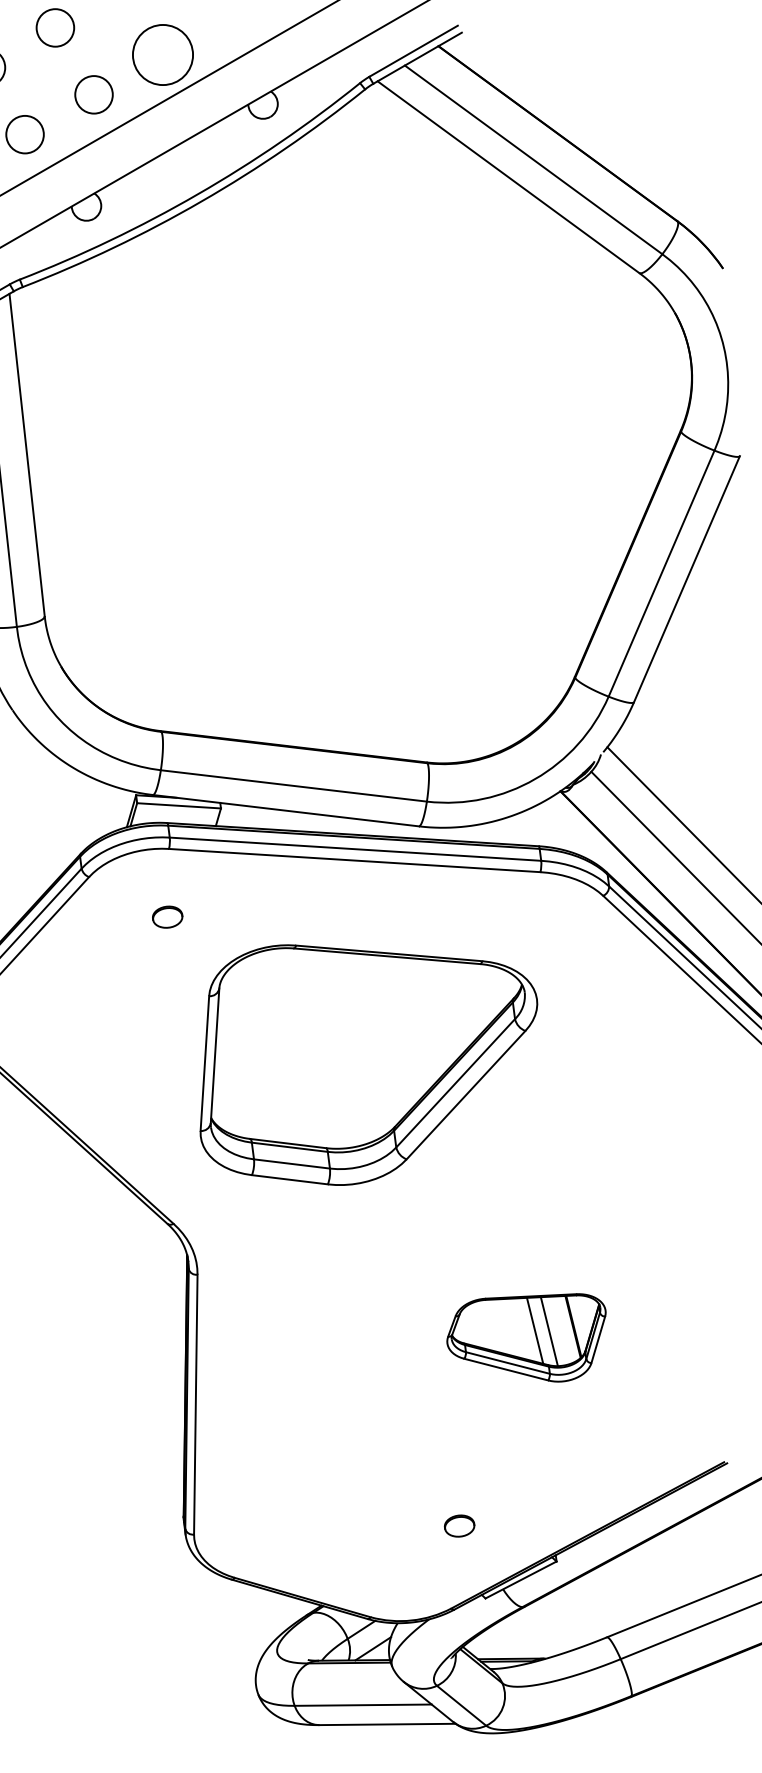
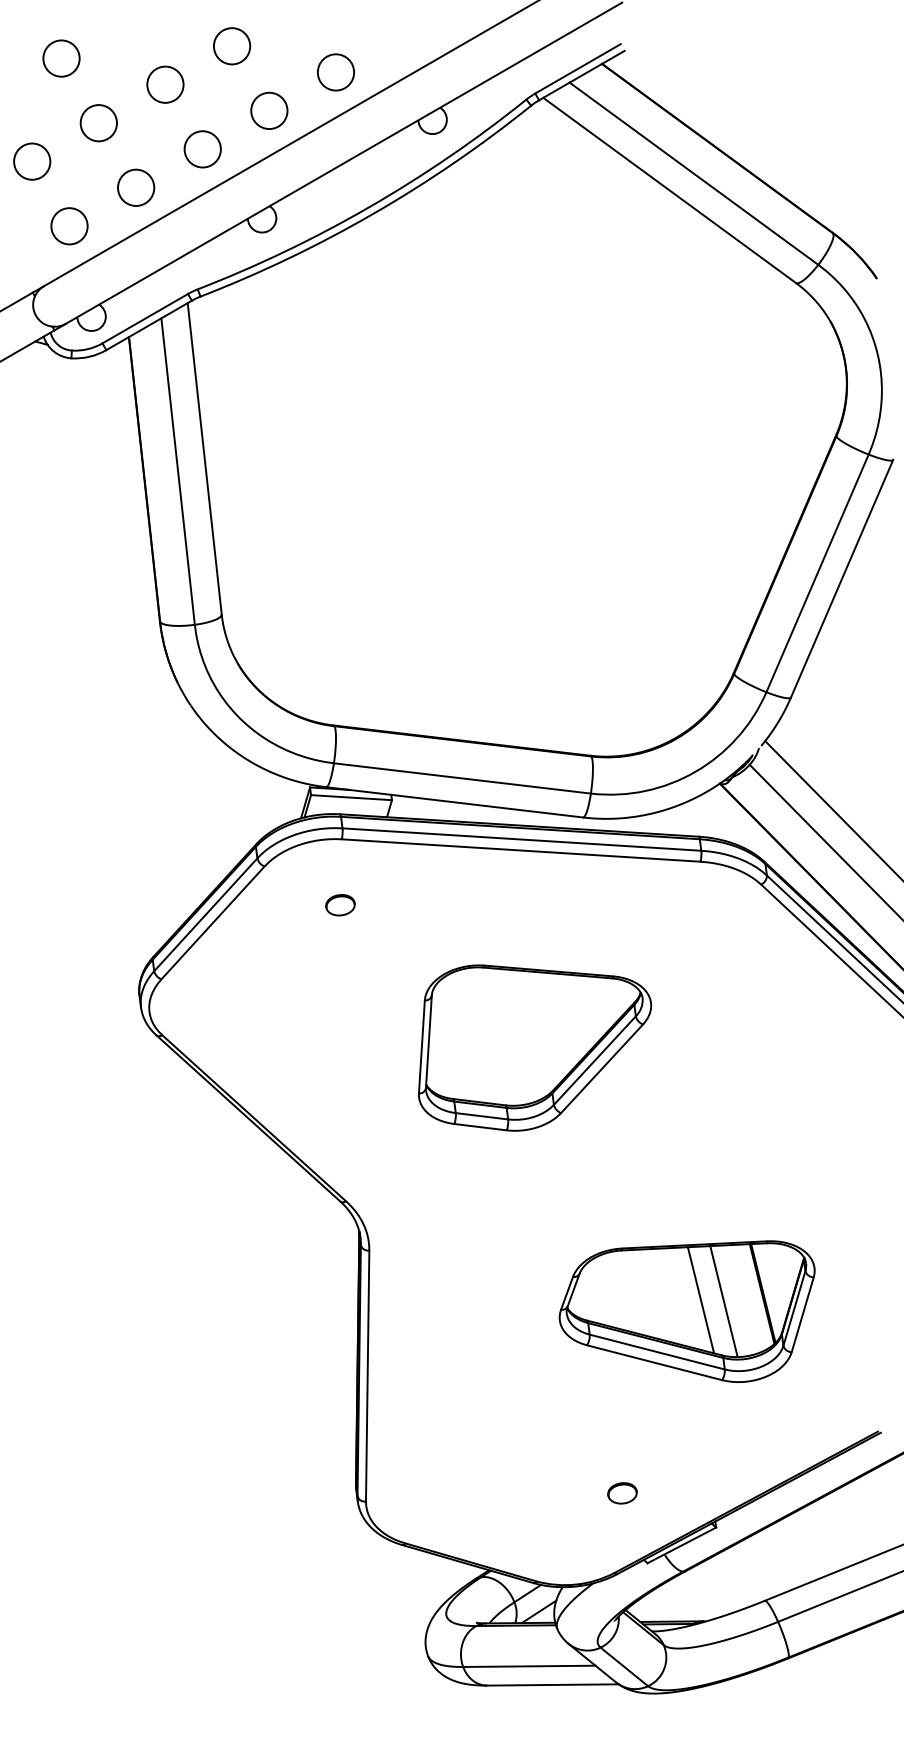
circle: (162, 55) -> (335, 72), size x0.62
part: (369, 1064) -> (535, 1047), size x0.71
part: (525, 1337) -> (686, 1311), size x1.67

